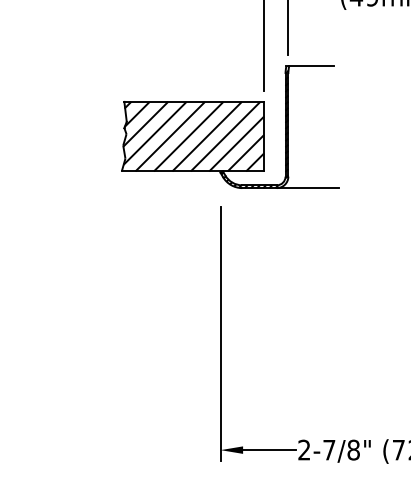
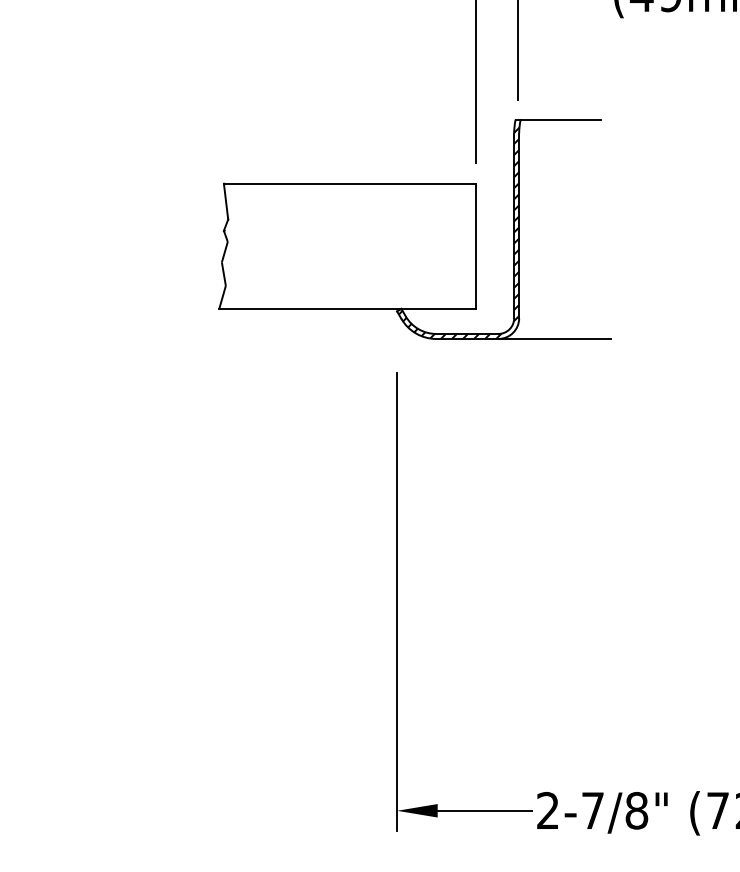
hatch: (193, 136) -> (348, 246), removed

